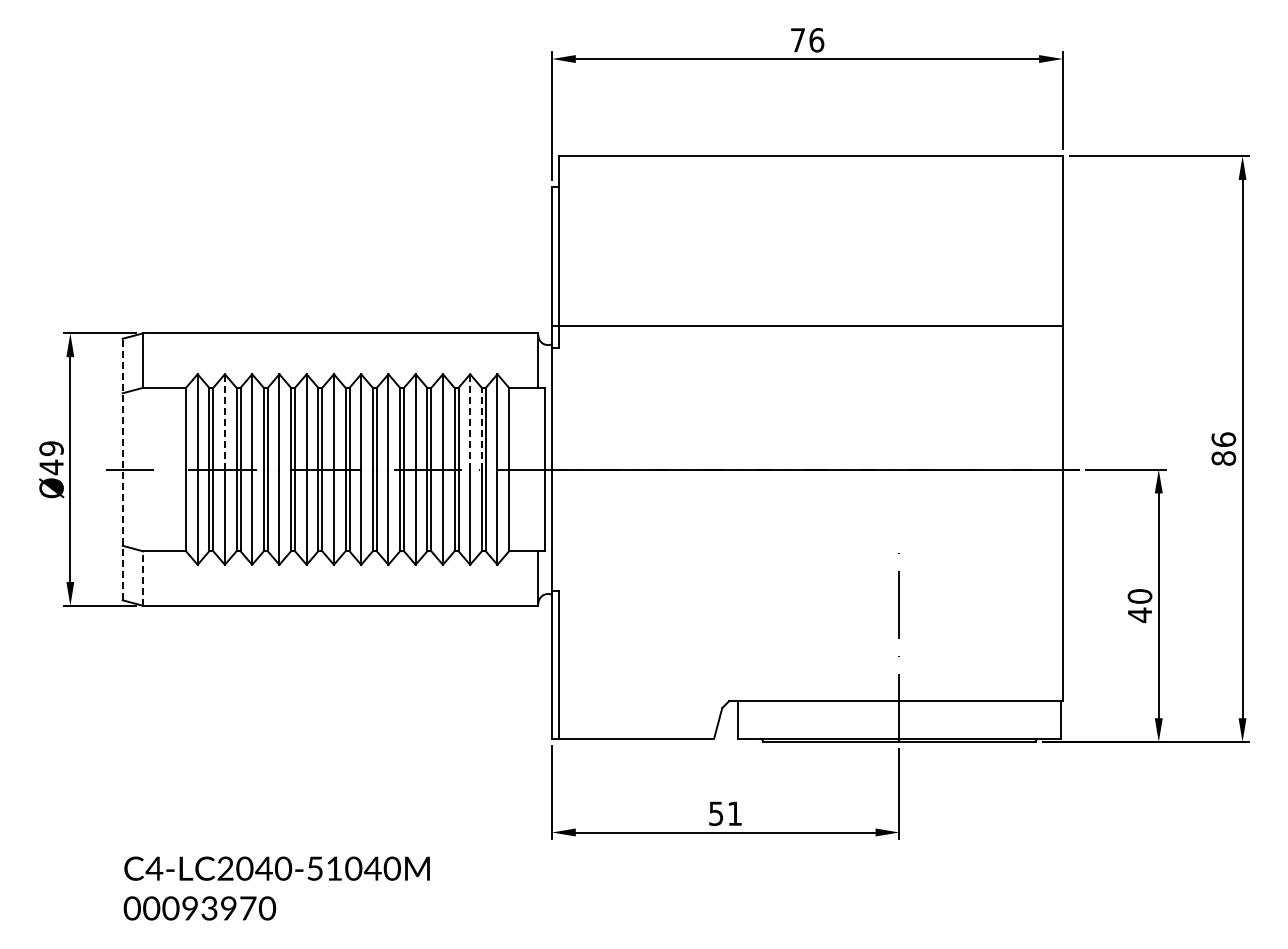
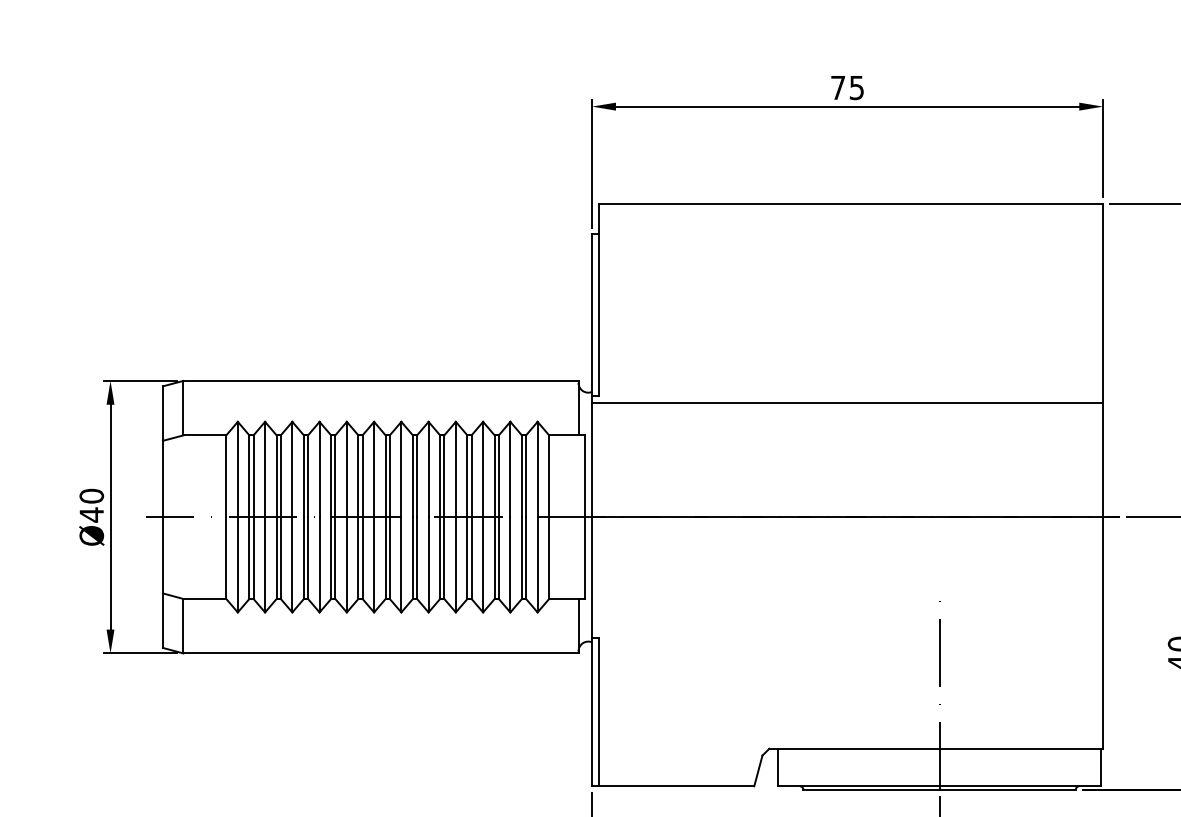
text: (816, 40) -> (856, 88), 76 -> 75
line: (806, 325) -> (846, 402), moved
line: (224, 421) -> (264, 469), dashed -> solid
line: (470, 421) -> (510, 469), dashed -> solid
line: (481, 428) -> (521, 476), dashed -> solid
text: (51, 448) -> (91, 496), Ø49 -> Ø40
line: (122, 469) -> (162, 517), dashed -> solid
line: (143, 578) -> (183, 626), dashed -> solid

